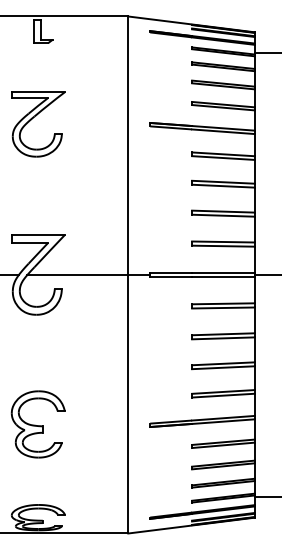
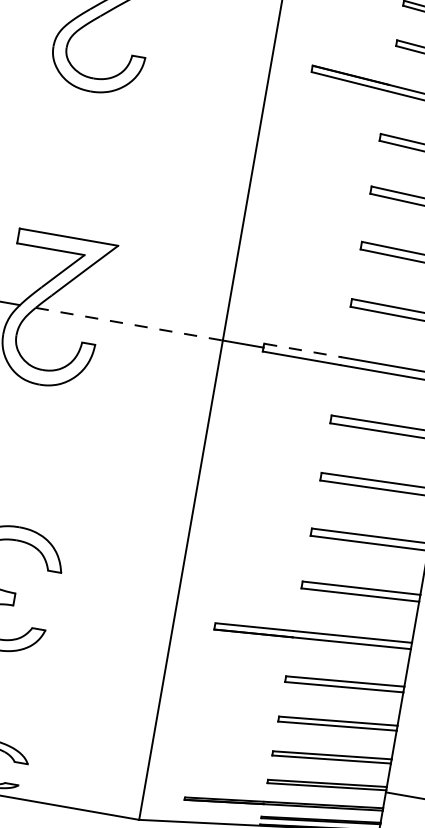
line: (171, 272) -> (303, 349), solid -> dashed
line: (78, 274) -> (130, 323), solid -> dashed

